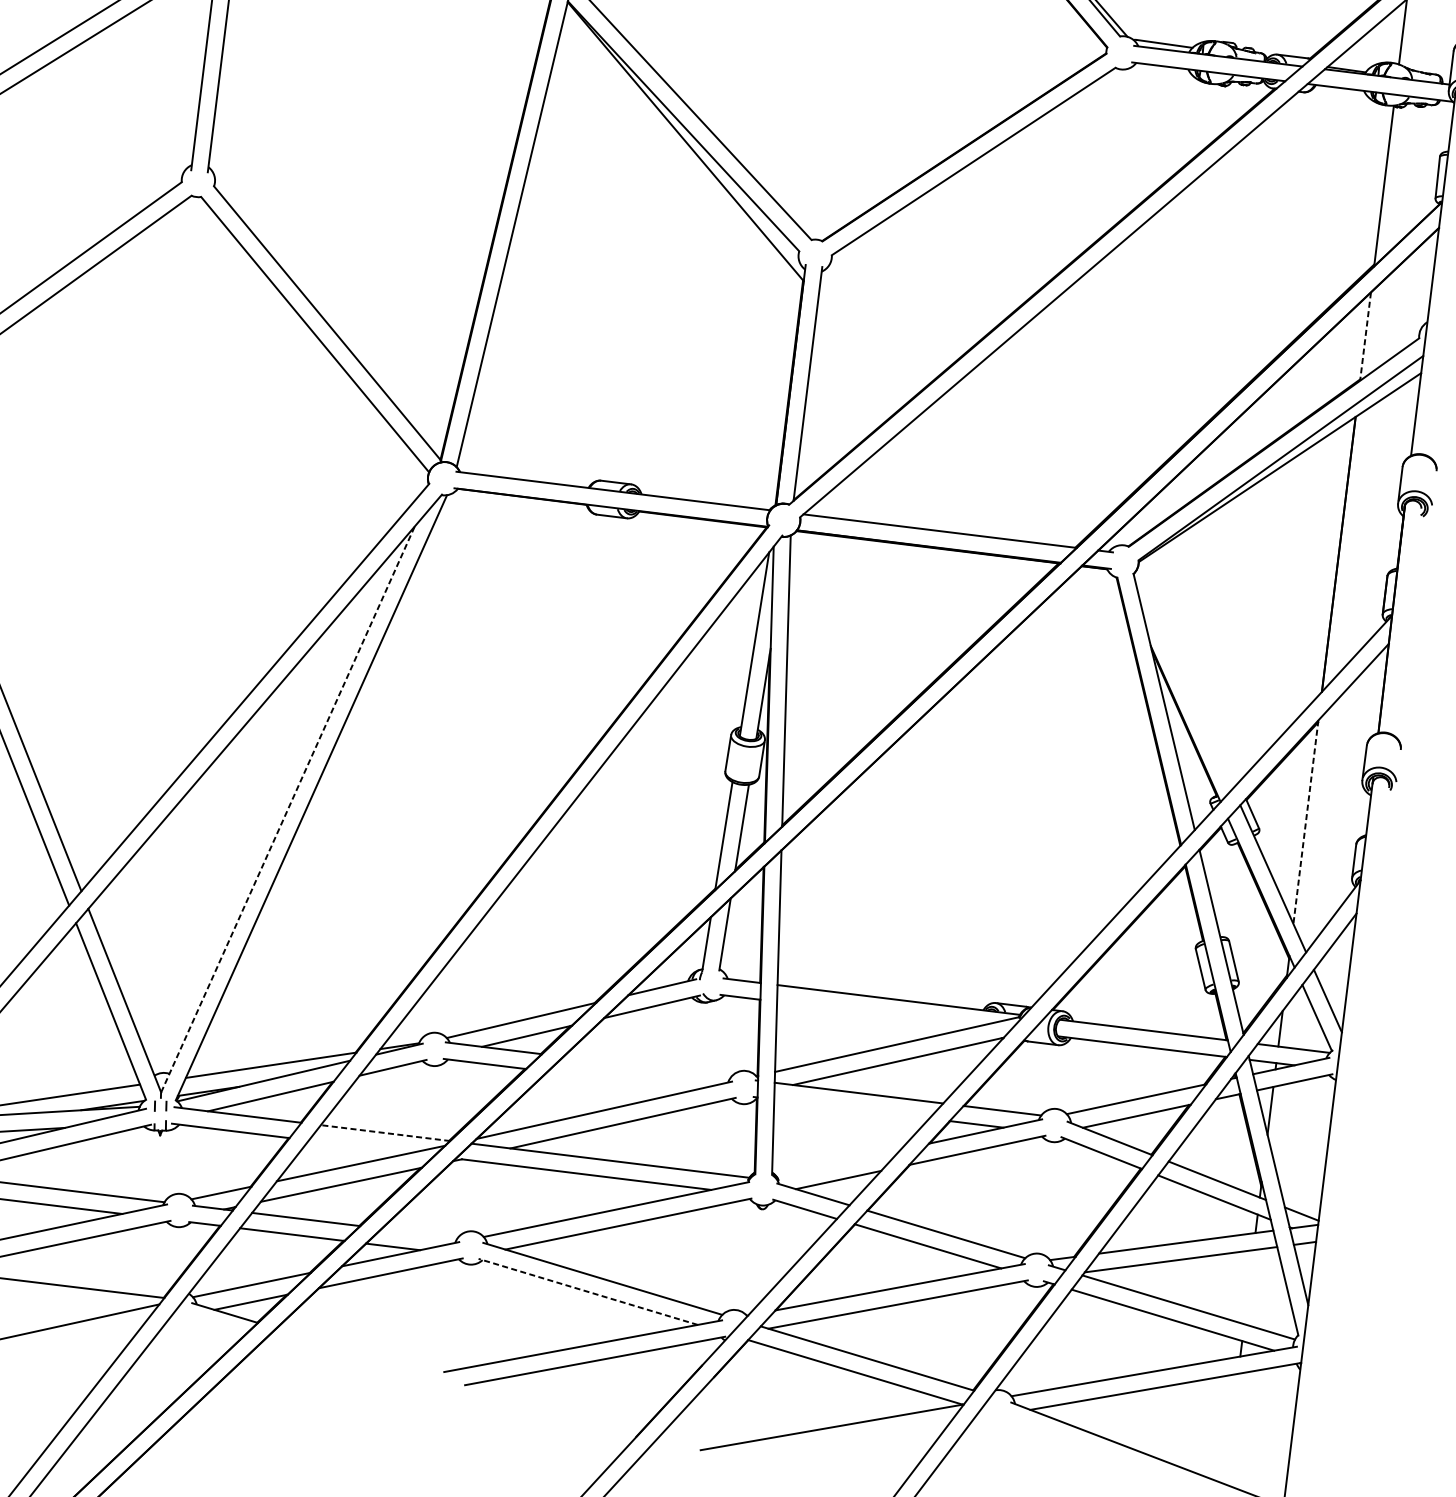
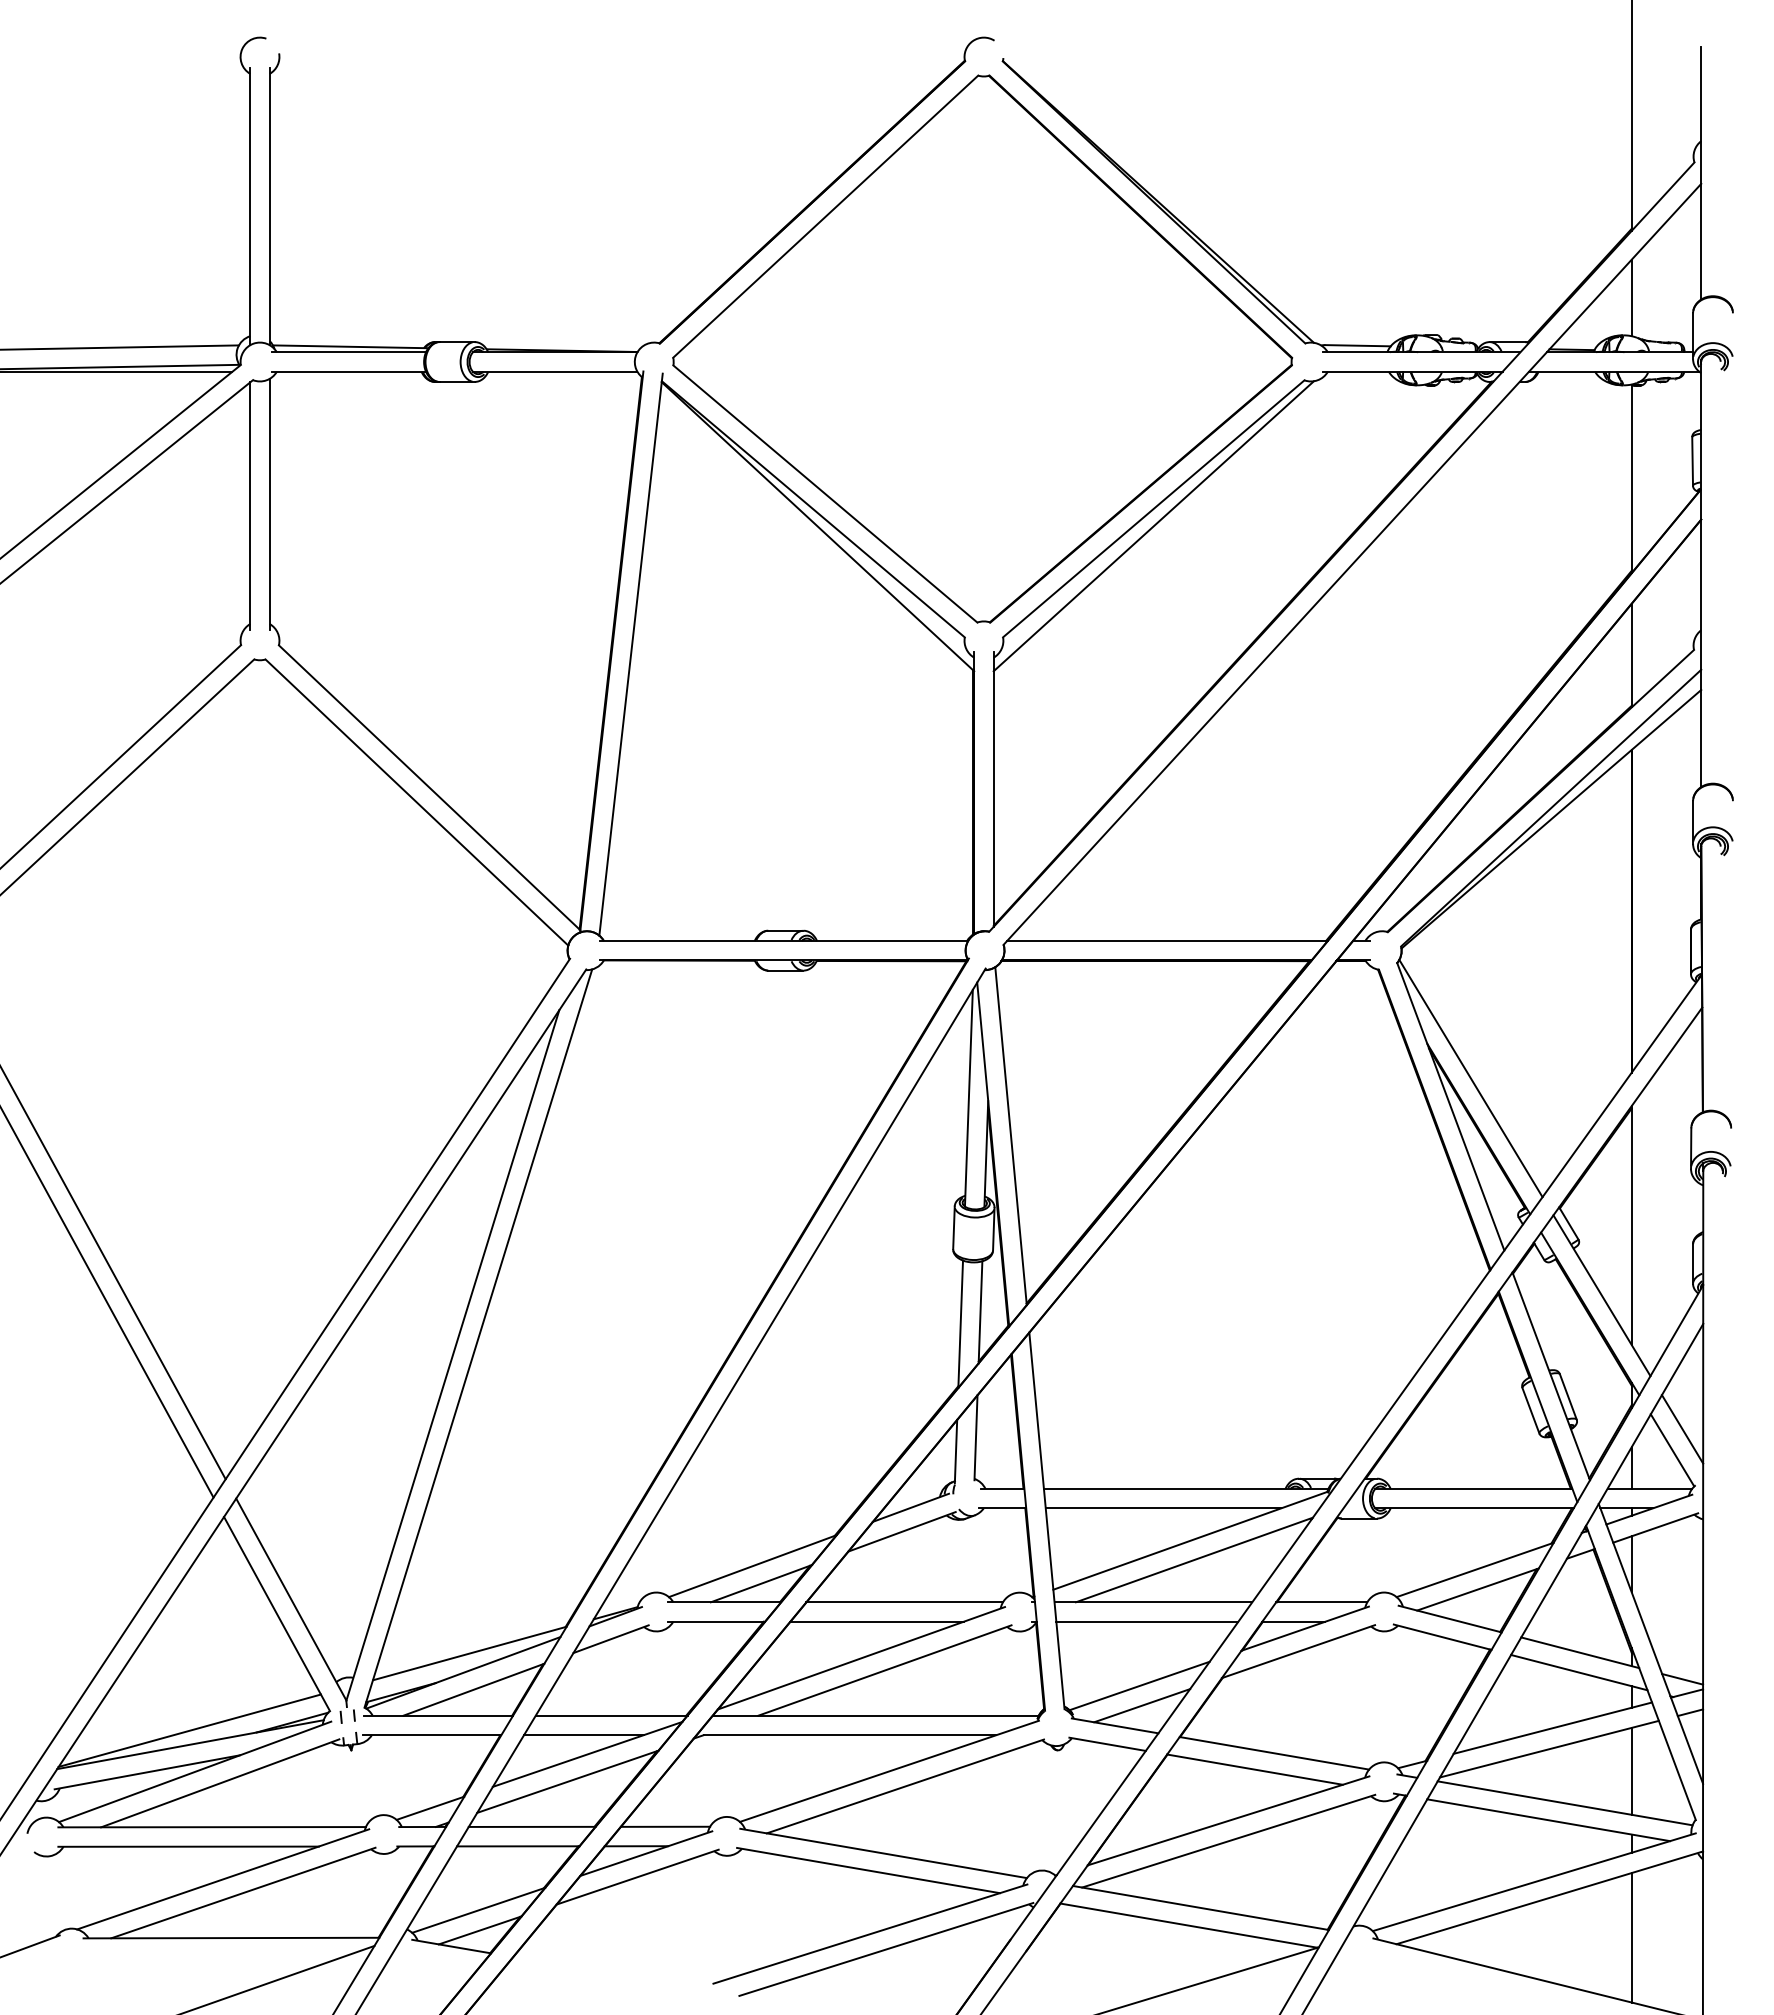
line: (971, 176) -> (1153, 526), added
line: (1365, 336) -> (1631, 655), dashed -> solid
line: (1183, 680) -> (1470, 1078), added
line: (288, 808) -> (453, 1354), dashed -> solid
line: (1305, 822) -> (1631, 1226), dashed -> solid
line: (877, 1014) -> (1163, 1508), added
line: (646, 1067) -> (904, 1602), added
line: (621, 1080) -> (876, 1621), added
line: (851, 1108) -> (1147, 1621), added
line: (385, 1132) -> (611, 1715), dashed -> solid
line: (359, 1147) -> (583, 1735), added
line: (838, 1162) -> (1139, 1685), added
line: (419, 1233) -> (665, 1826), added
line: (1248, 1286) -> (1631, 1770), added
line: (588, 1291) -> (868, 1870), dashed -> solid
line: (1231, 1428) -> (1631, 1937), added

